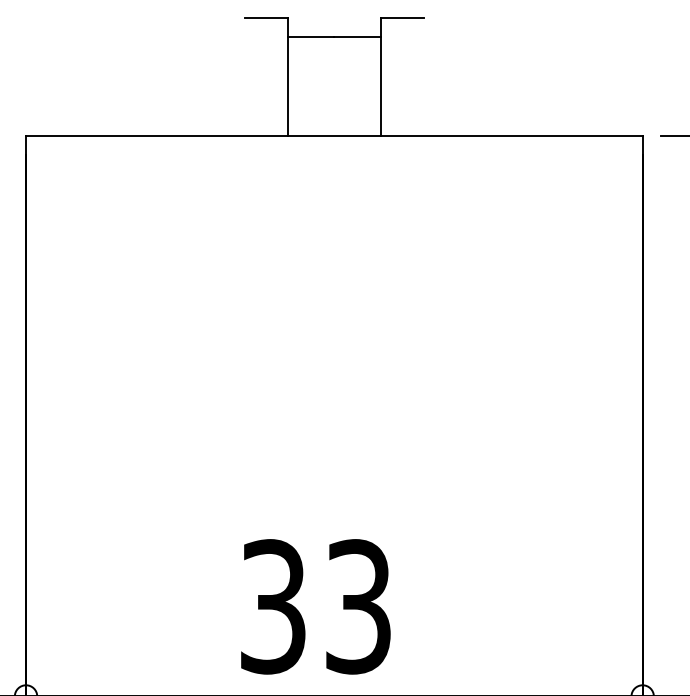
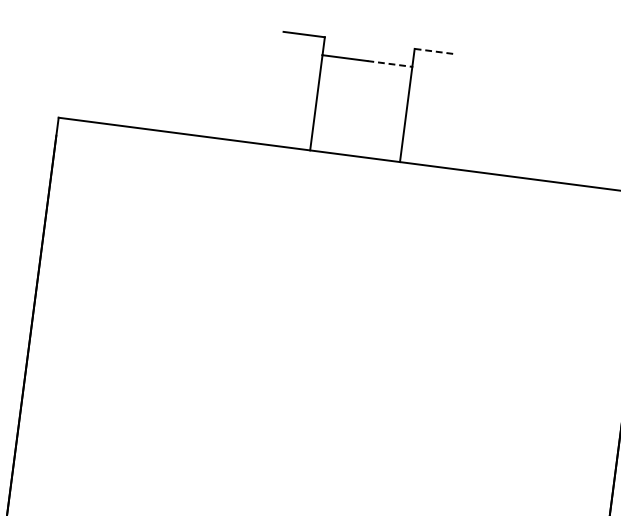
line: (403, 18) -> (436, 51), solid -> dashed
line: (358, 36) -> (390, 63), solid -> dashed

